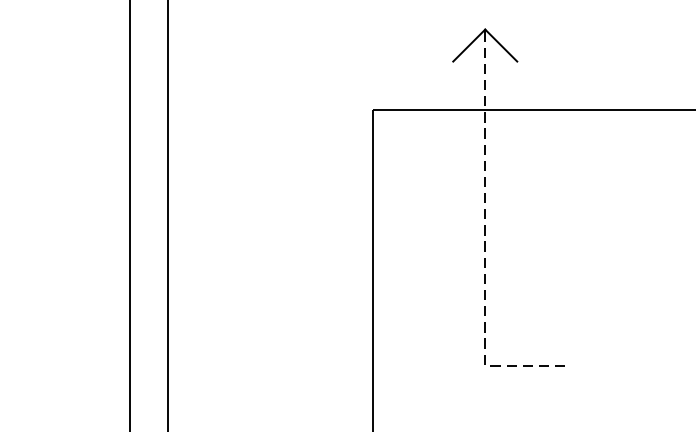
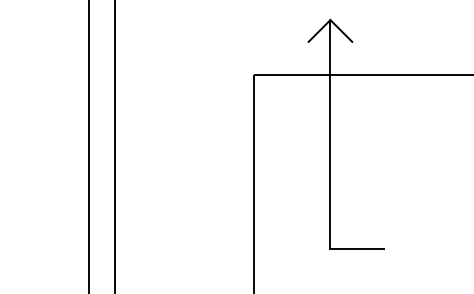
line: (485, 237) -> (330, 161), dashed -> solid

